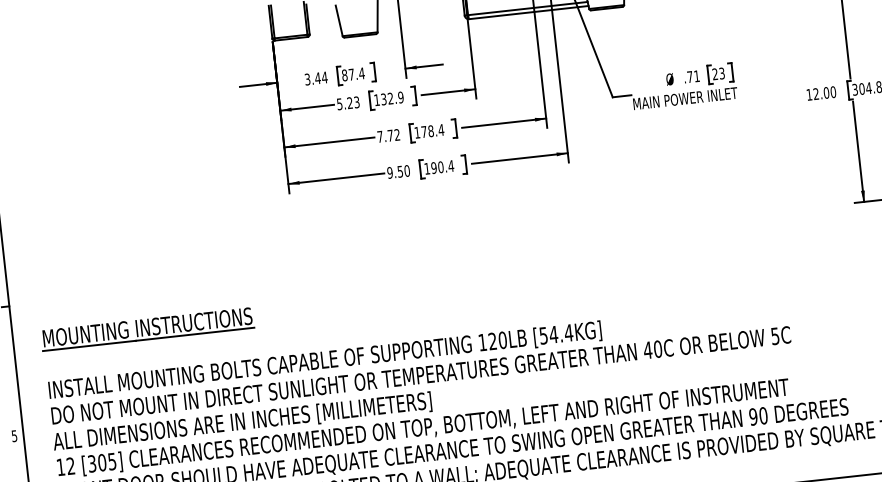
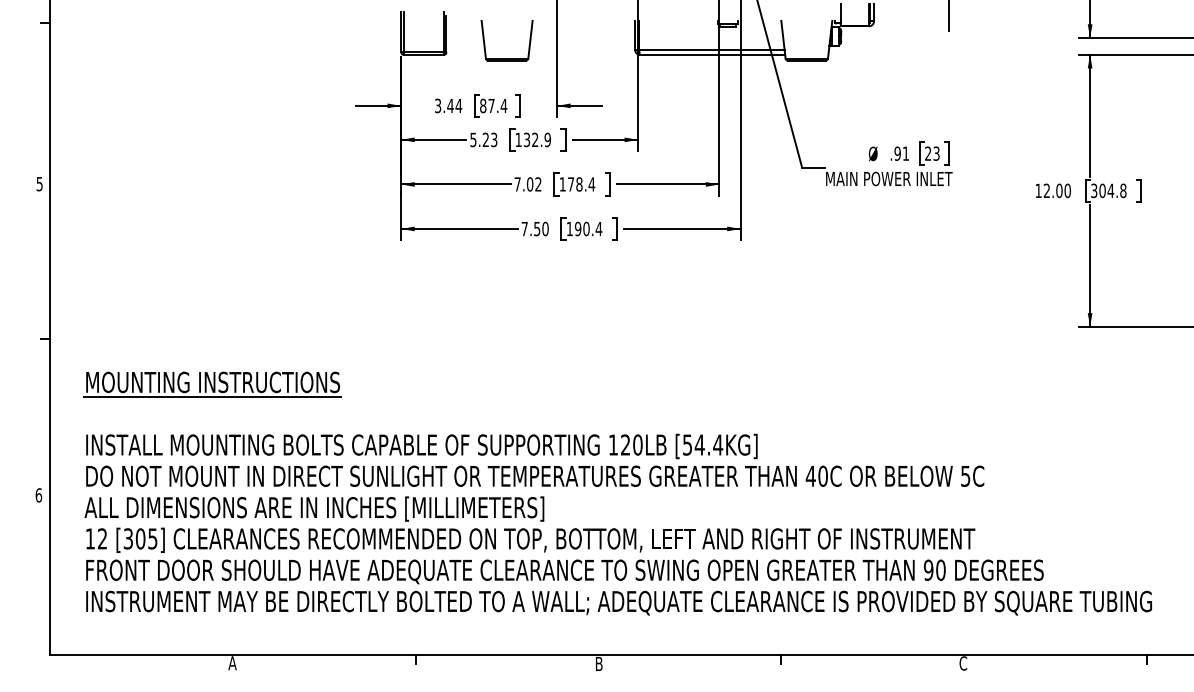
text: (689, 76) -> (897, 153), .71 -> .91
text: (389, 135) -> (529, 184), 7.72 -> 7.02
text: (389, 172) -> (524, 228), 9.50 -> 7.50
text: (14, 436) -> (38, 495), 5 -> 6

